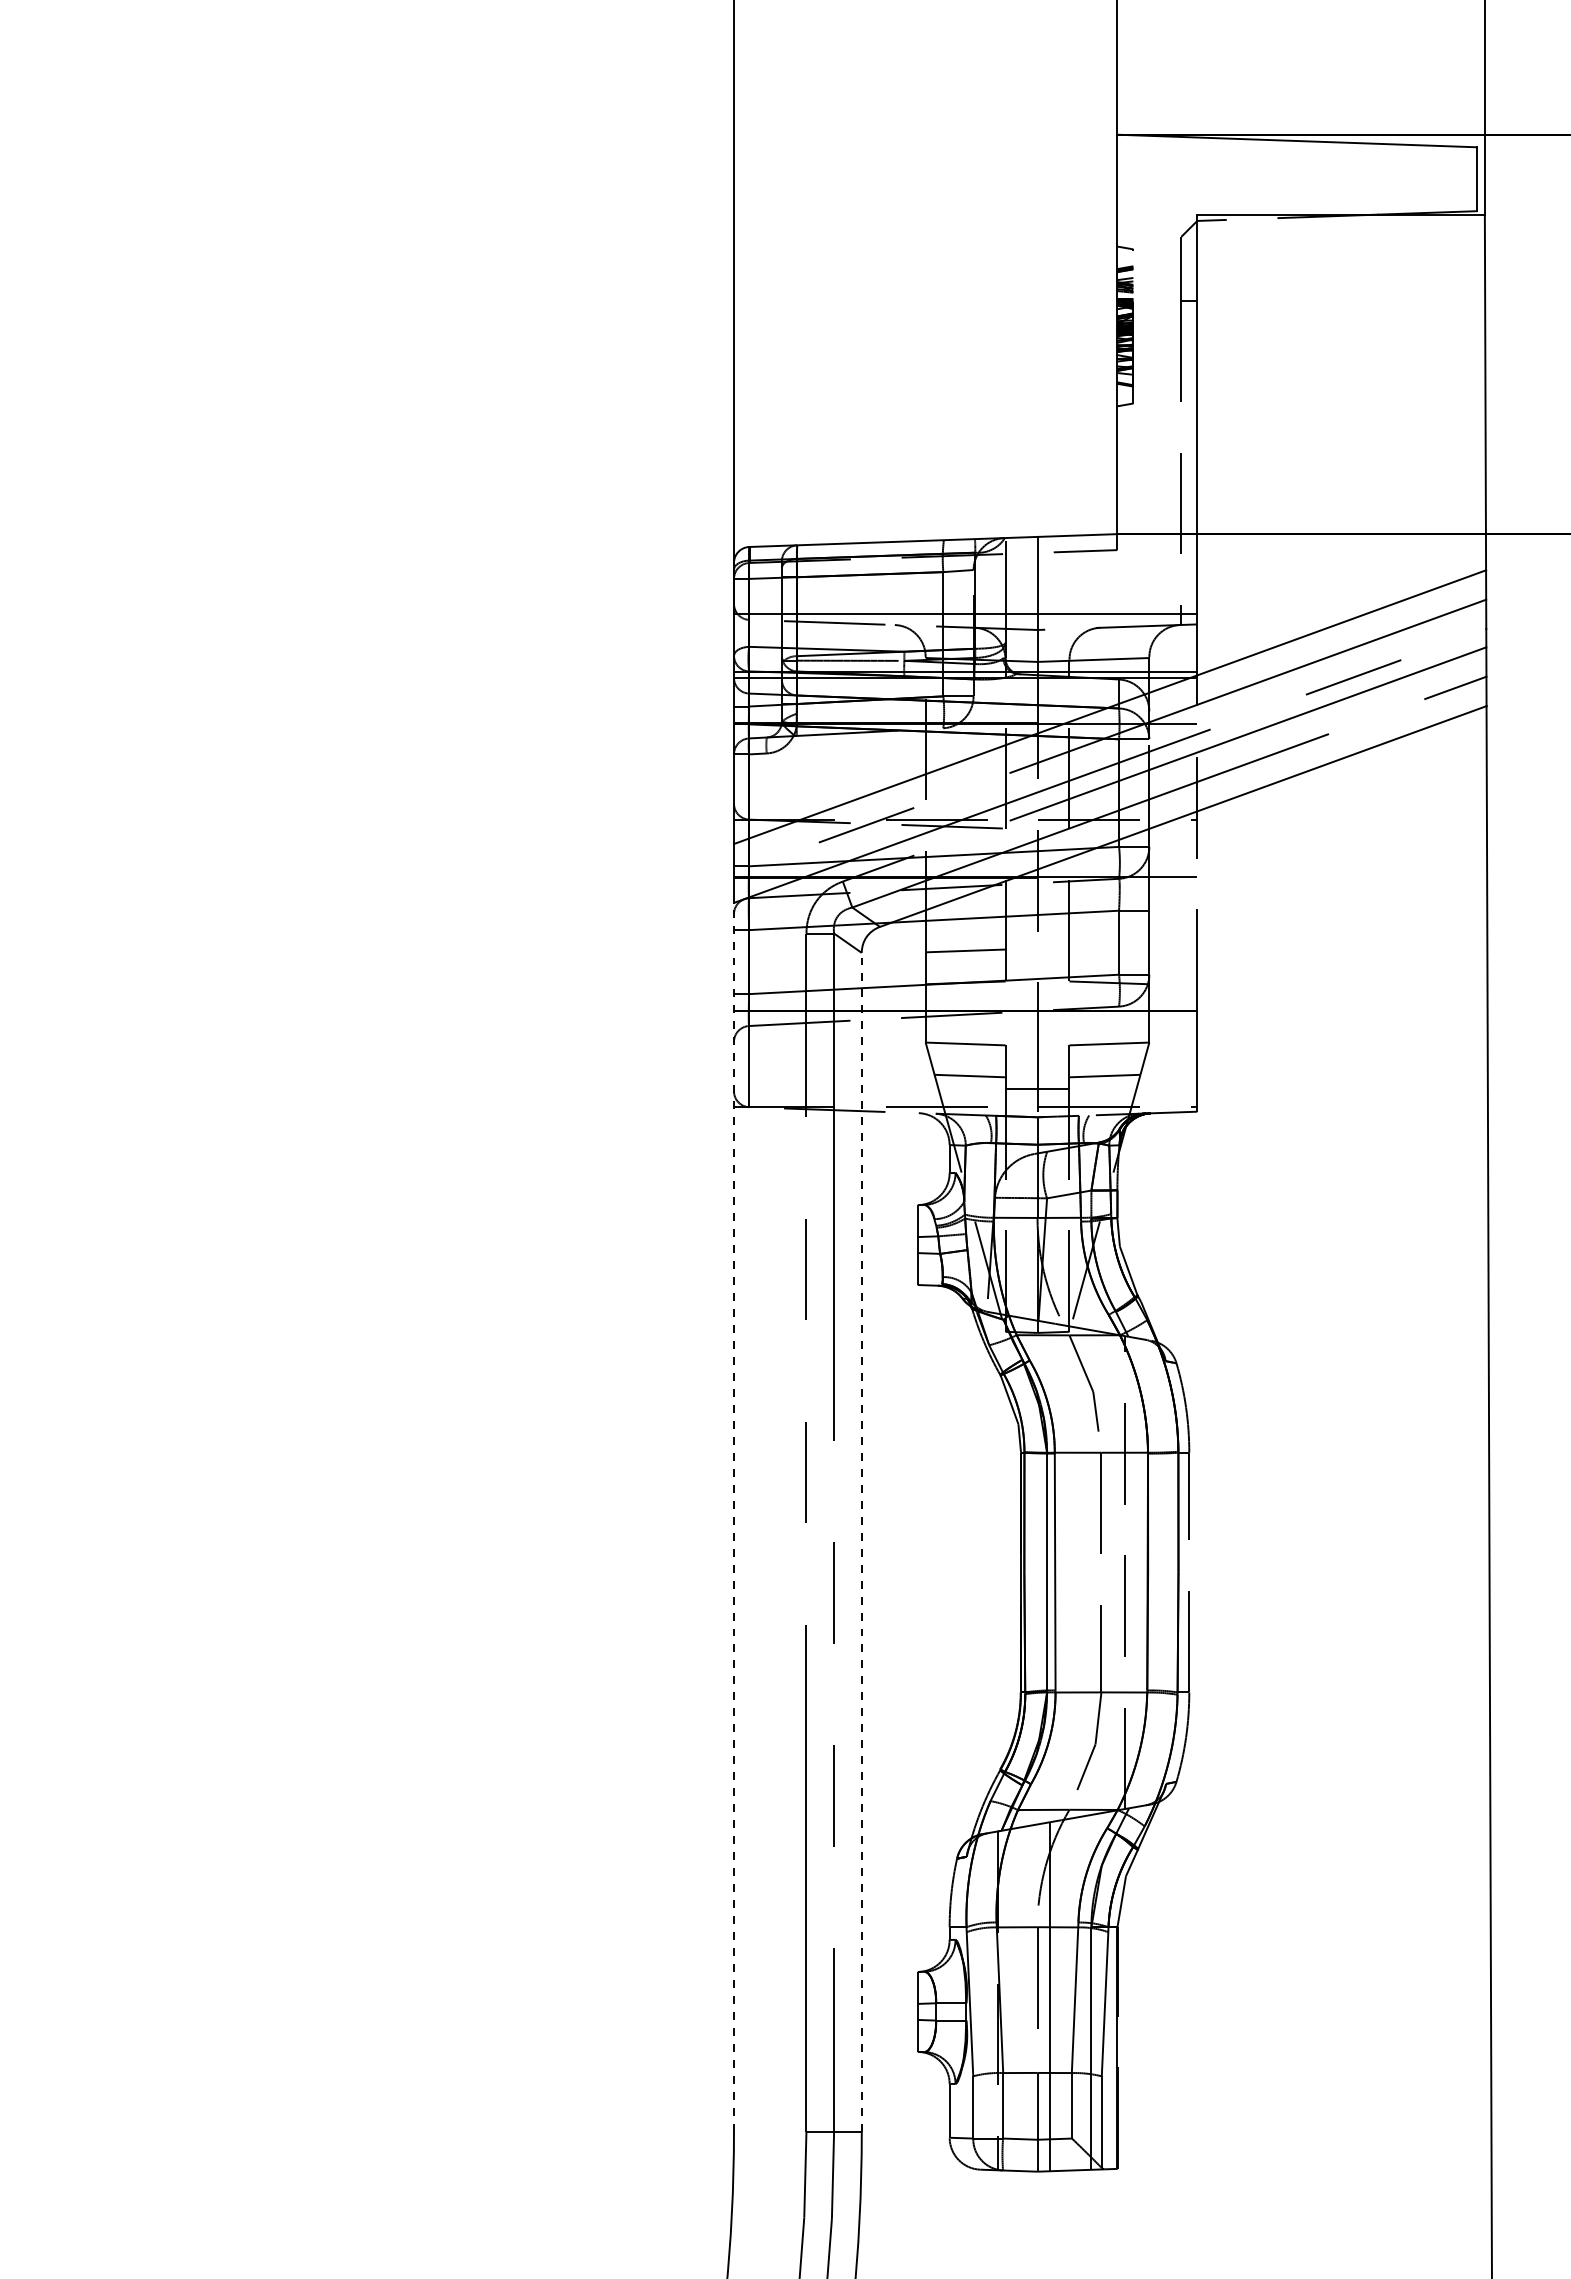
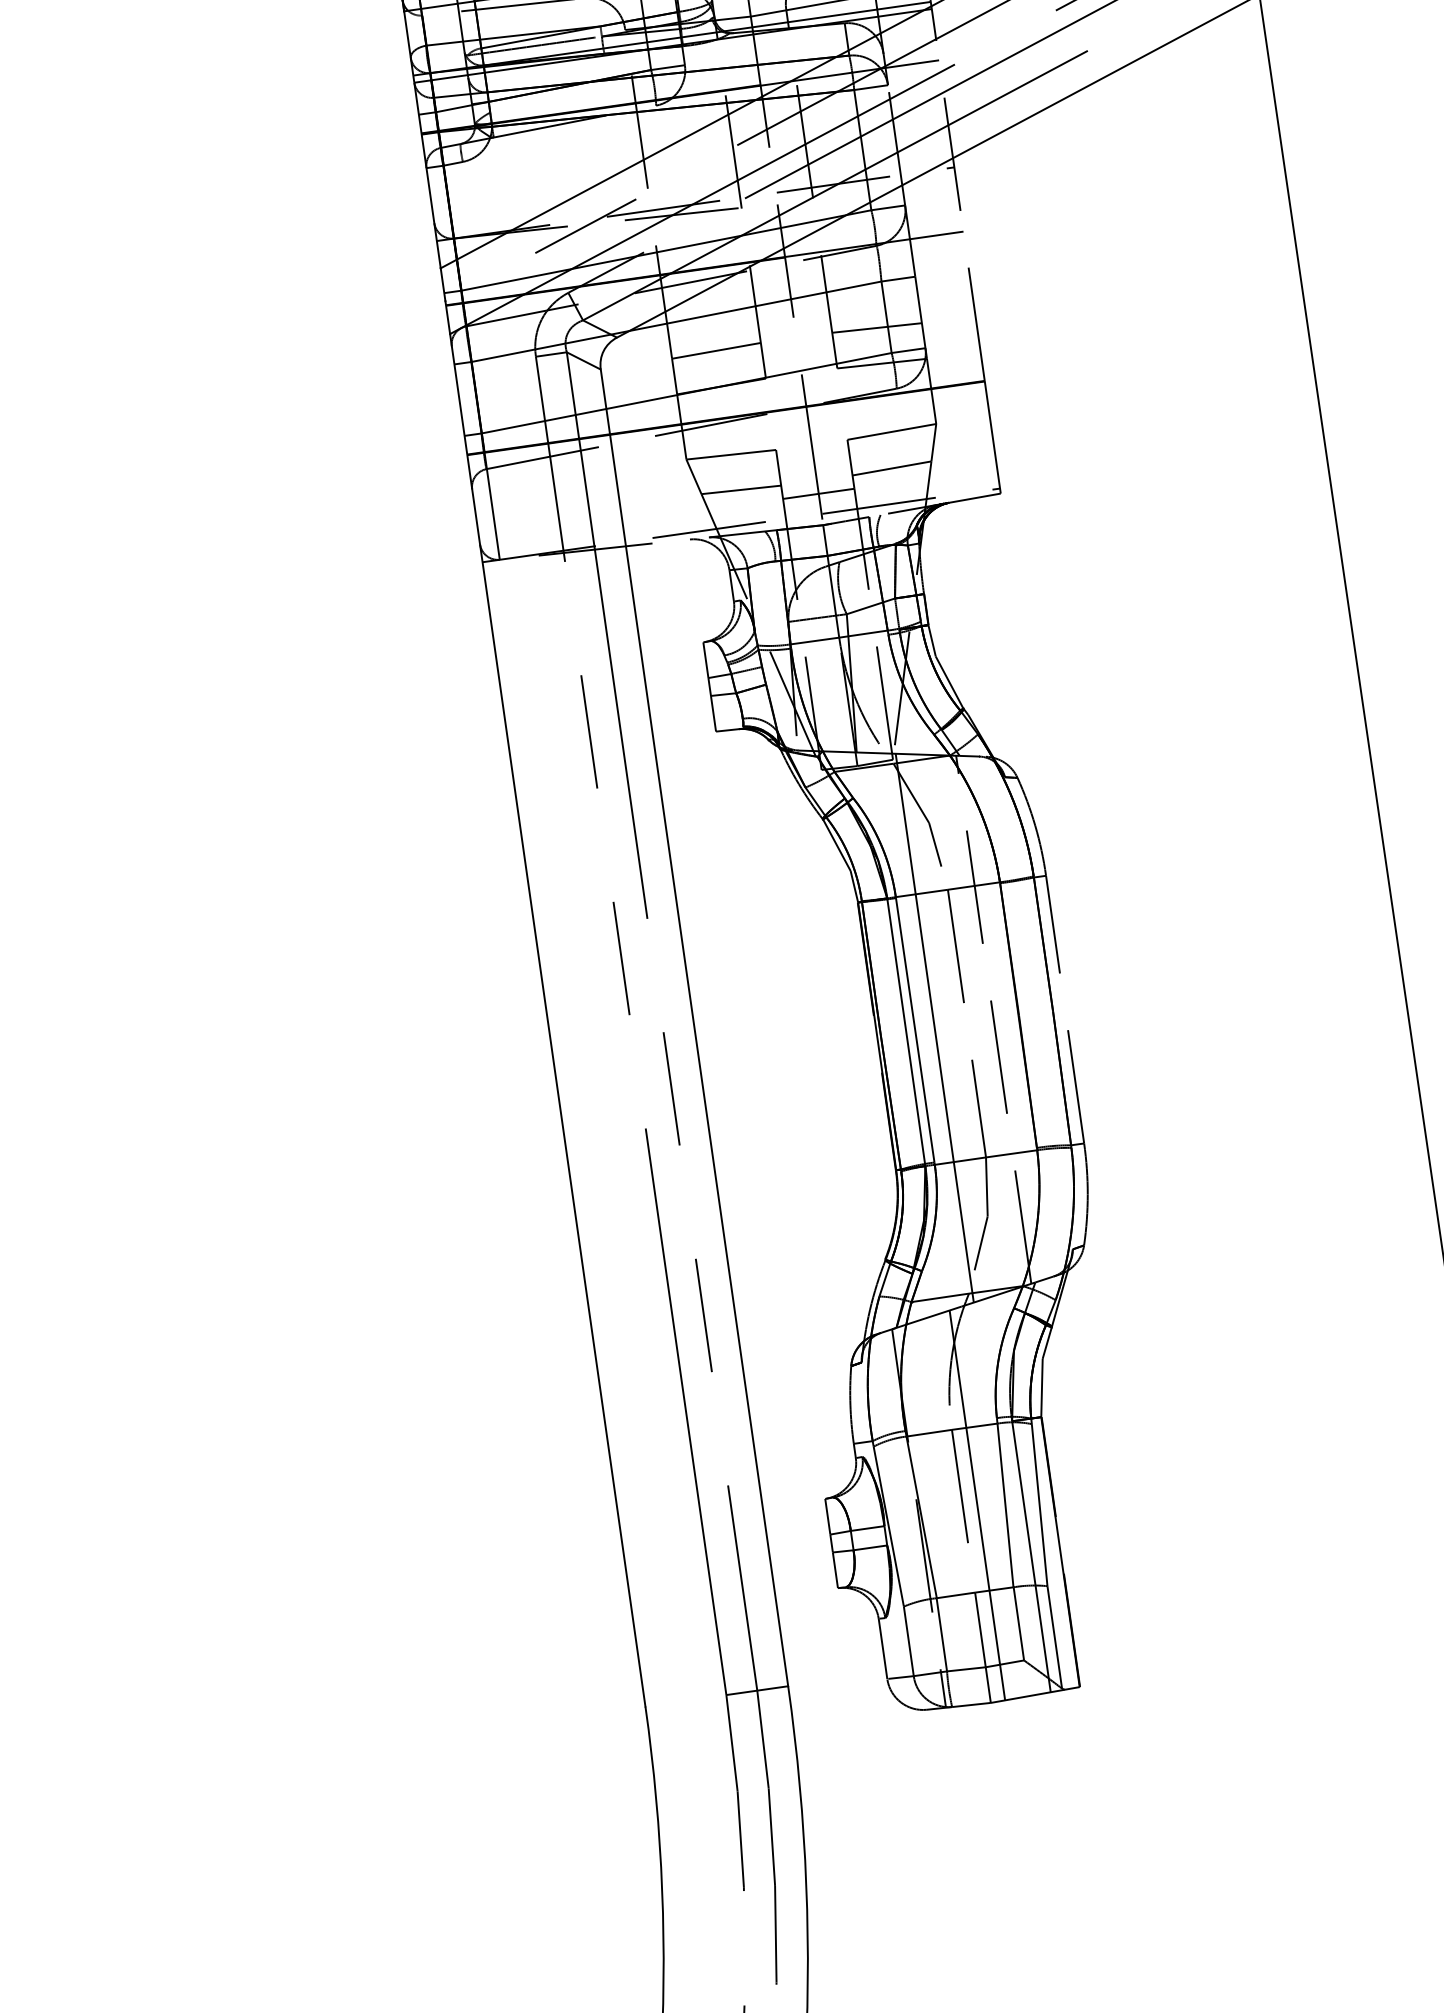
line: (1109, 950) -> (877, 327), added
line: (733, 1516) -> (547, 1019), dashed -> solid
line: (861, 1541) -> (694, 1027), dashed -> solid
line: (1072, 1572) -> (934, 1028), added

